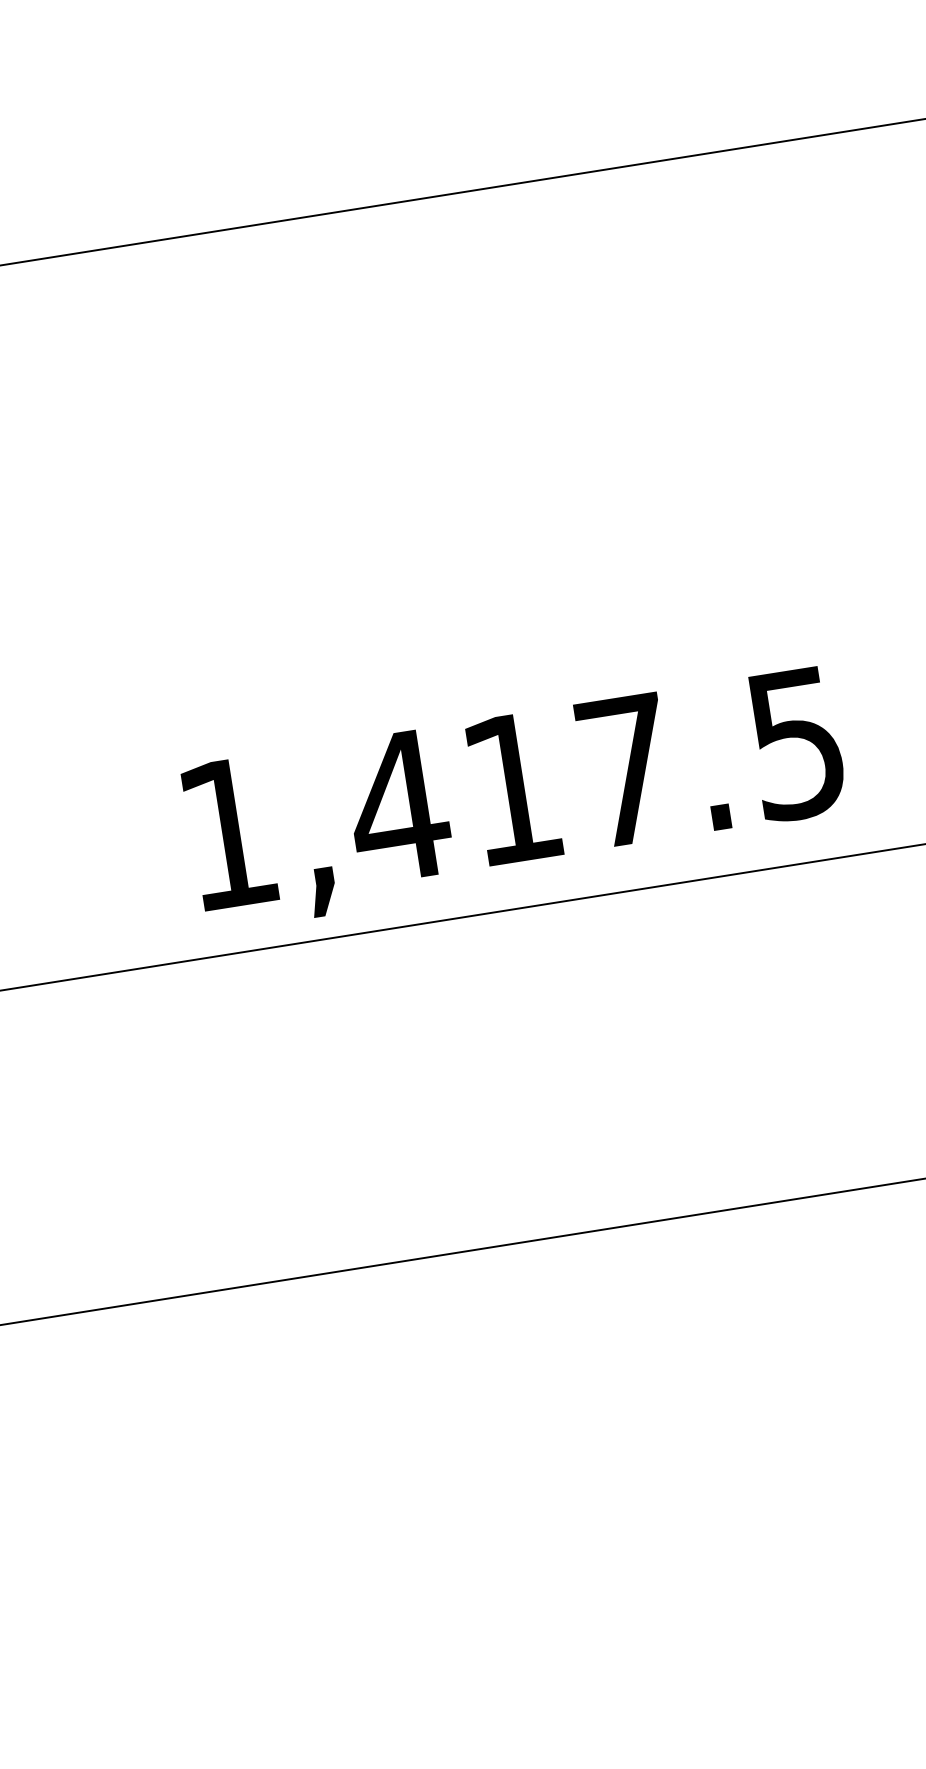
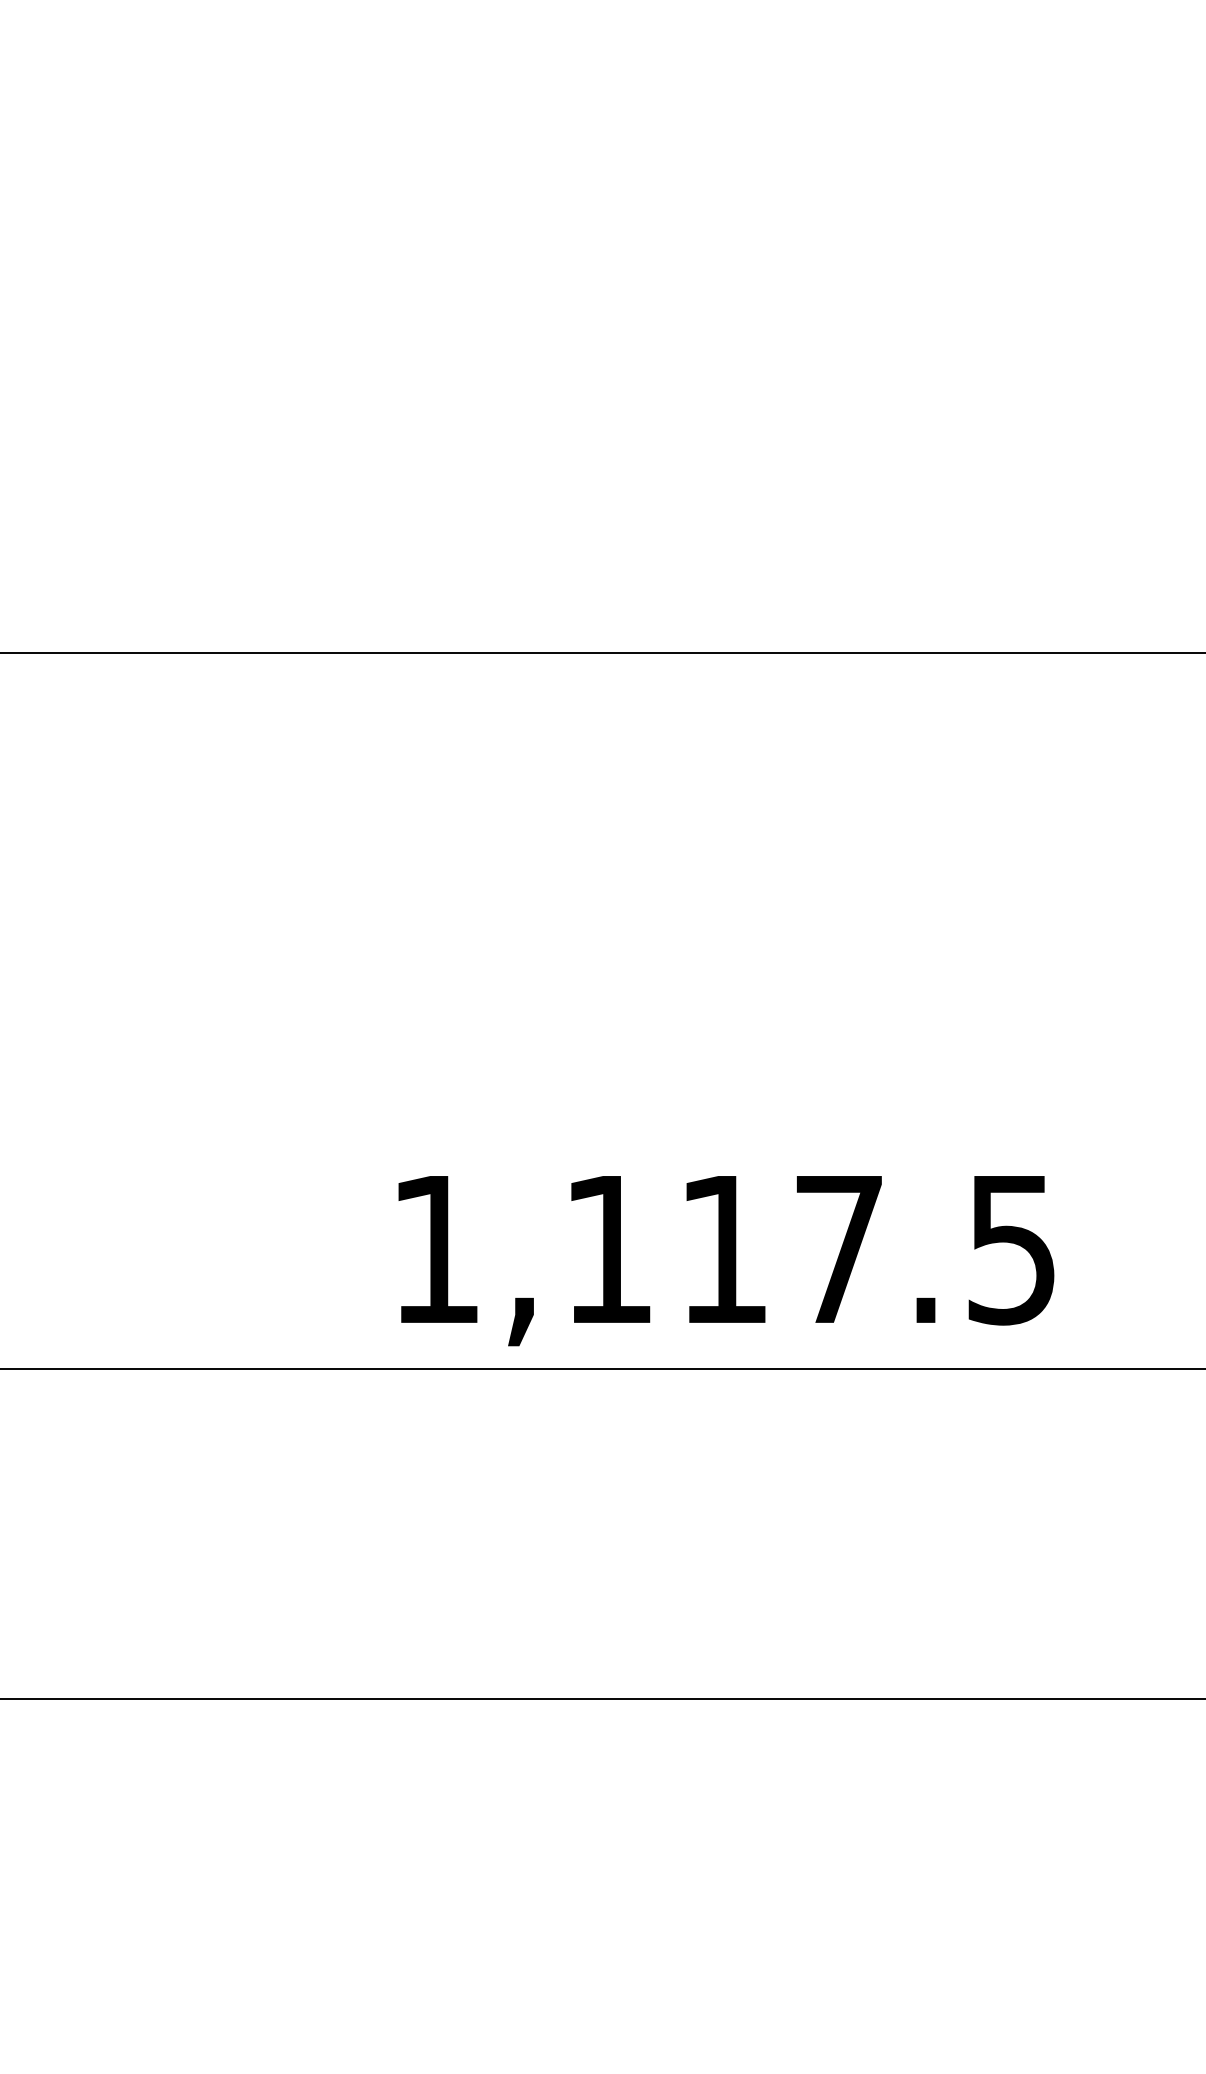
text: (398, 806) -> (608, 1249), 1,417.5 -> 1,117.5

